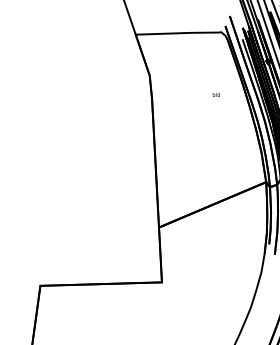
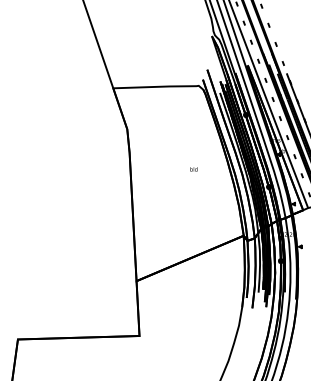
text: (215, 94) -> (193, 169), moved

